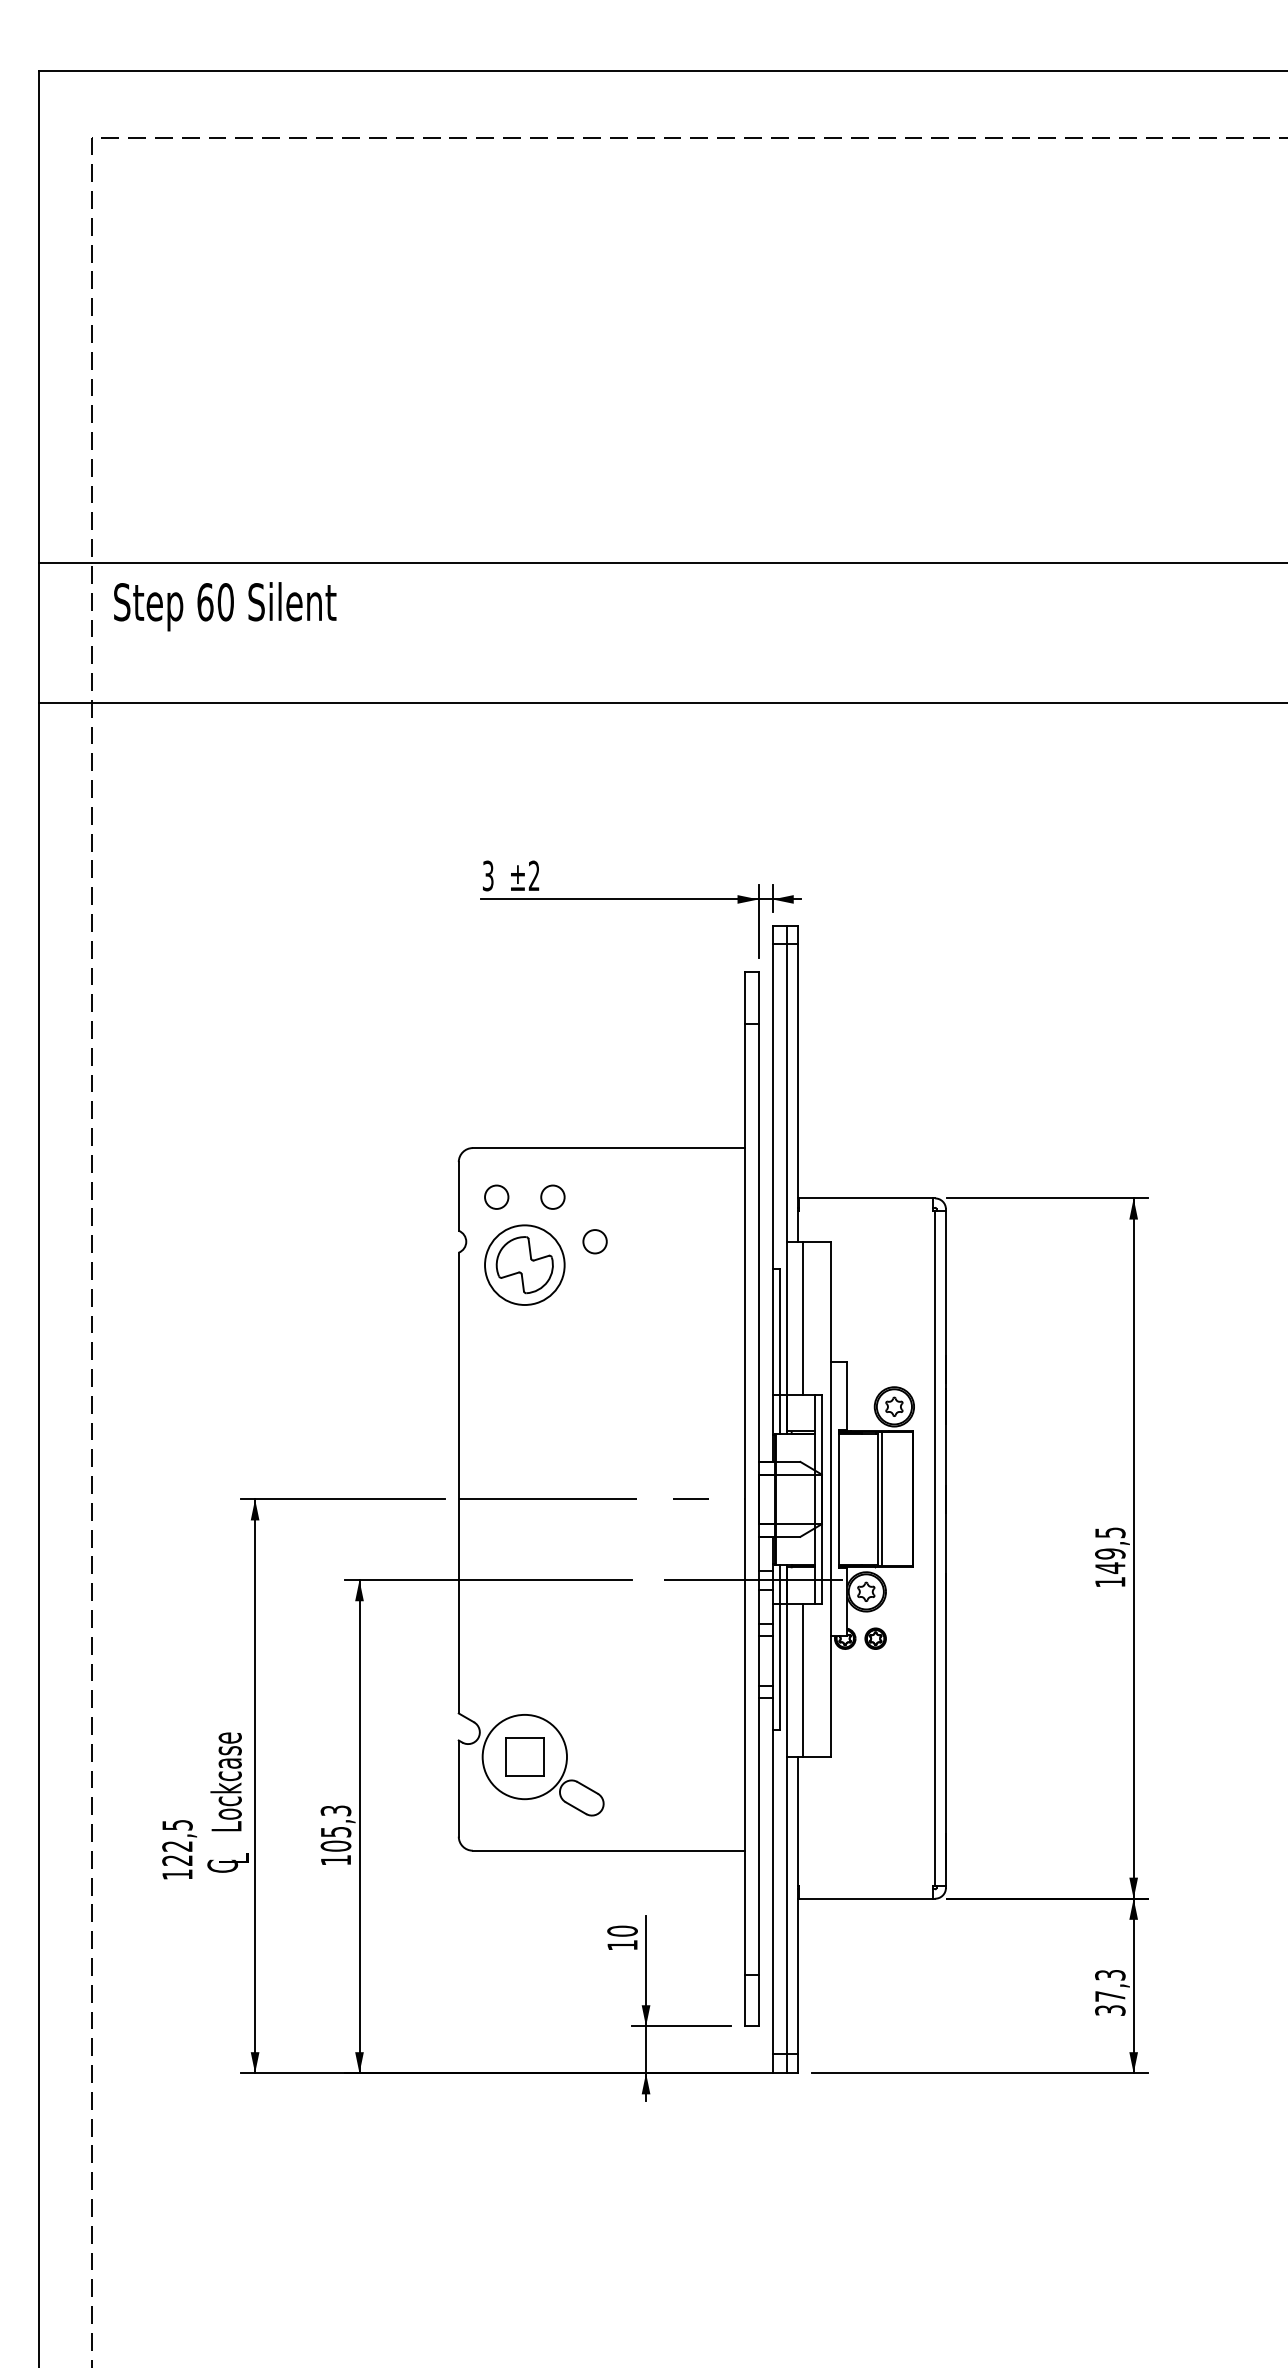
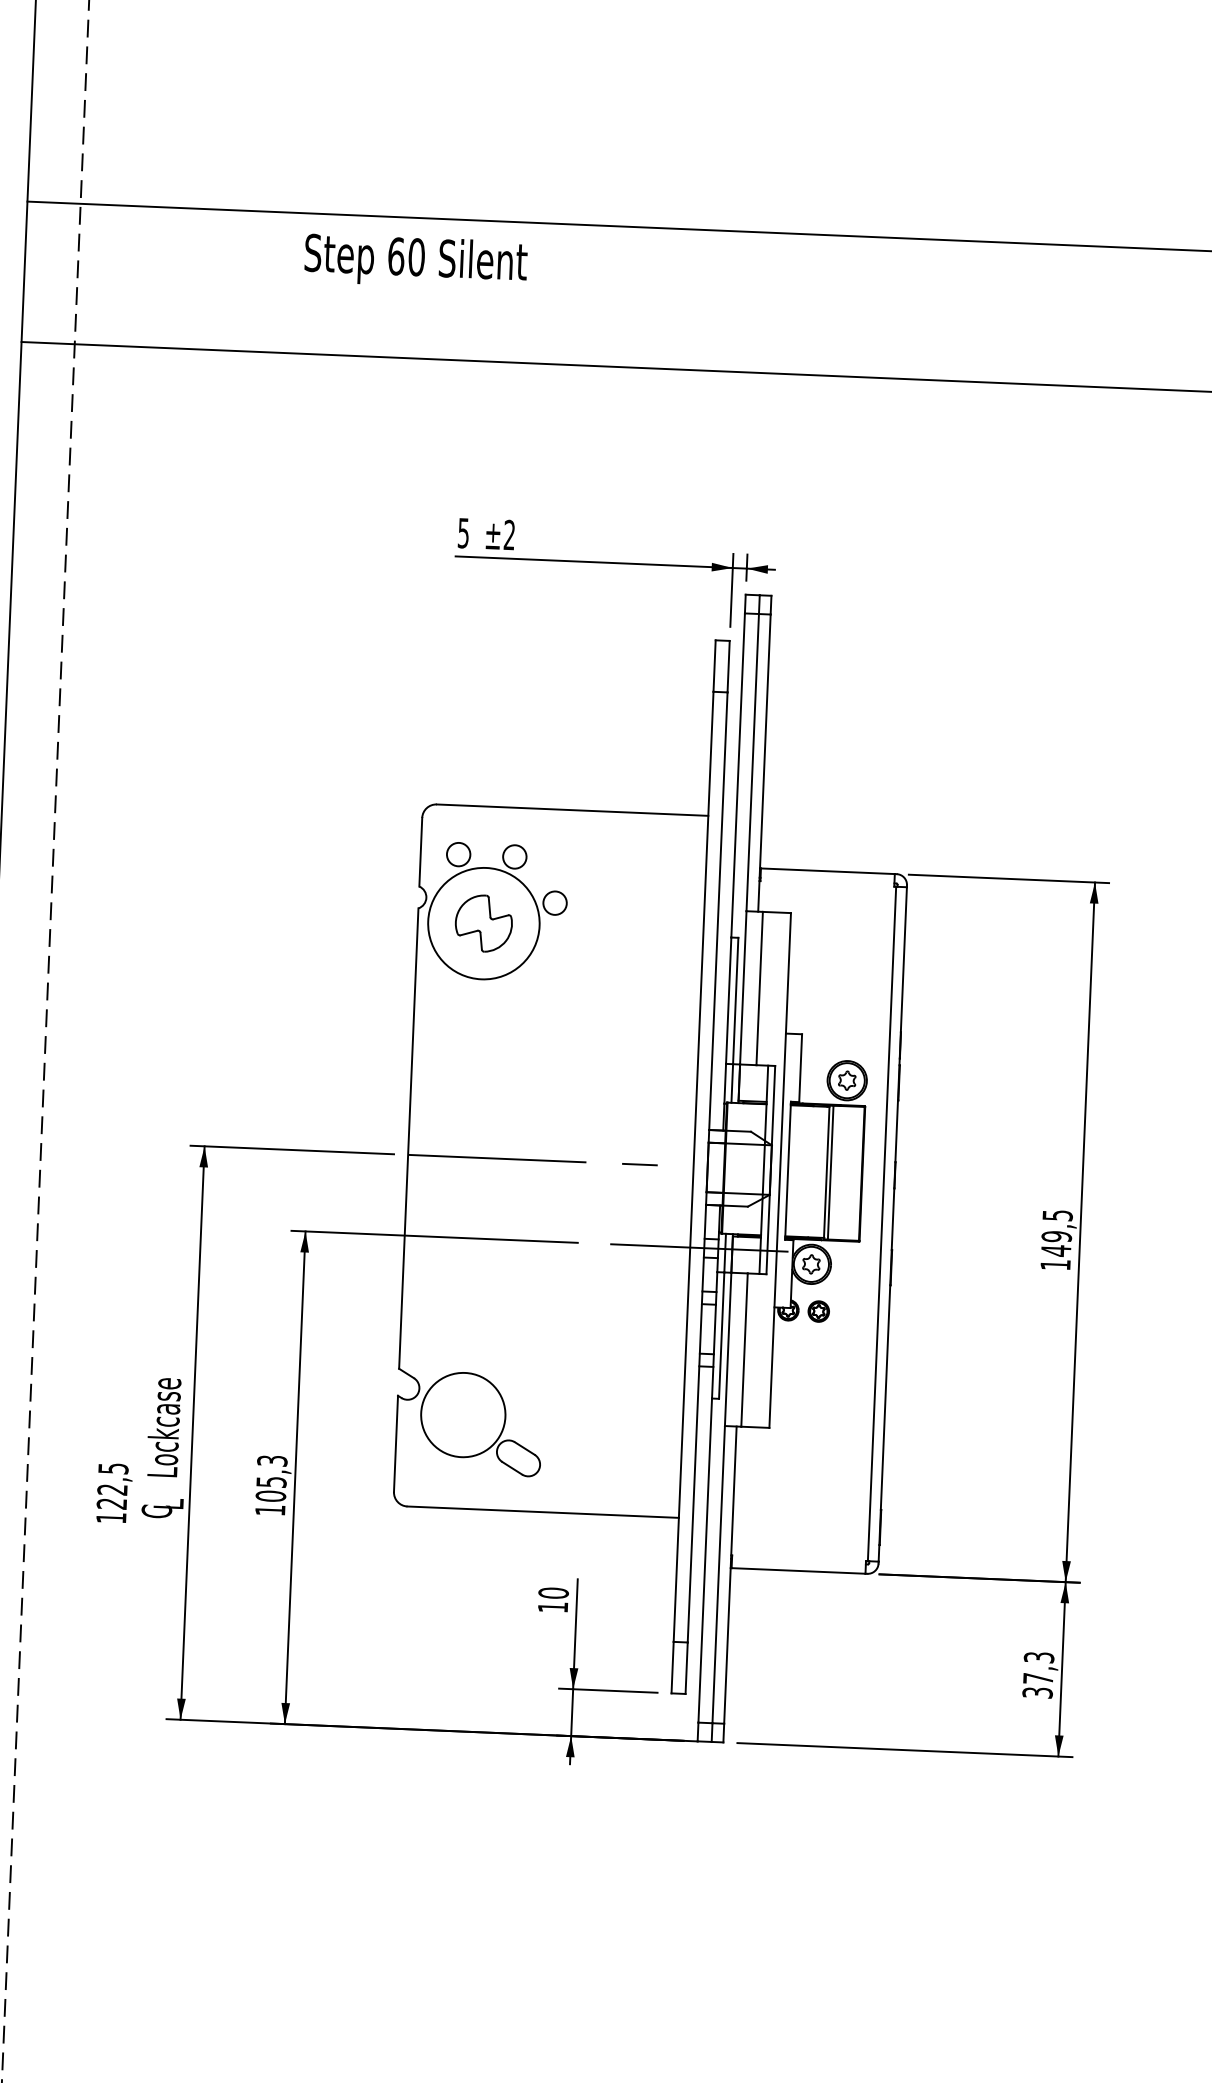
text: (225, 606) -> (416, 261), moved
text: (488, 875) -> (463, 532), 3 -> 5
circle: (524, 1264) -> (483, 922), size x1.4
part: (524, 1756) -> (463, 1414), removed

